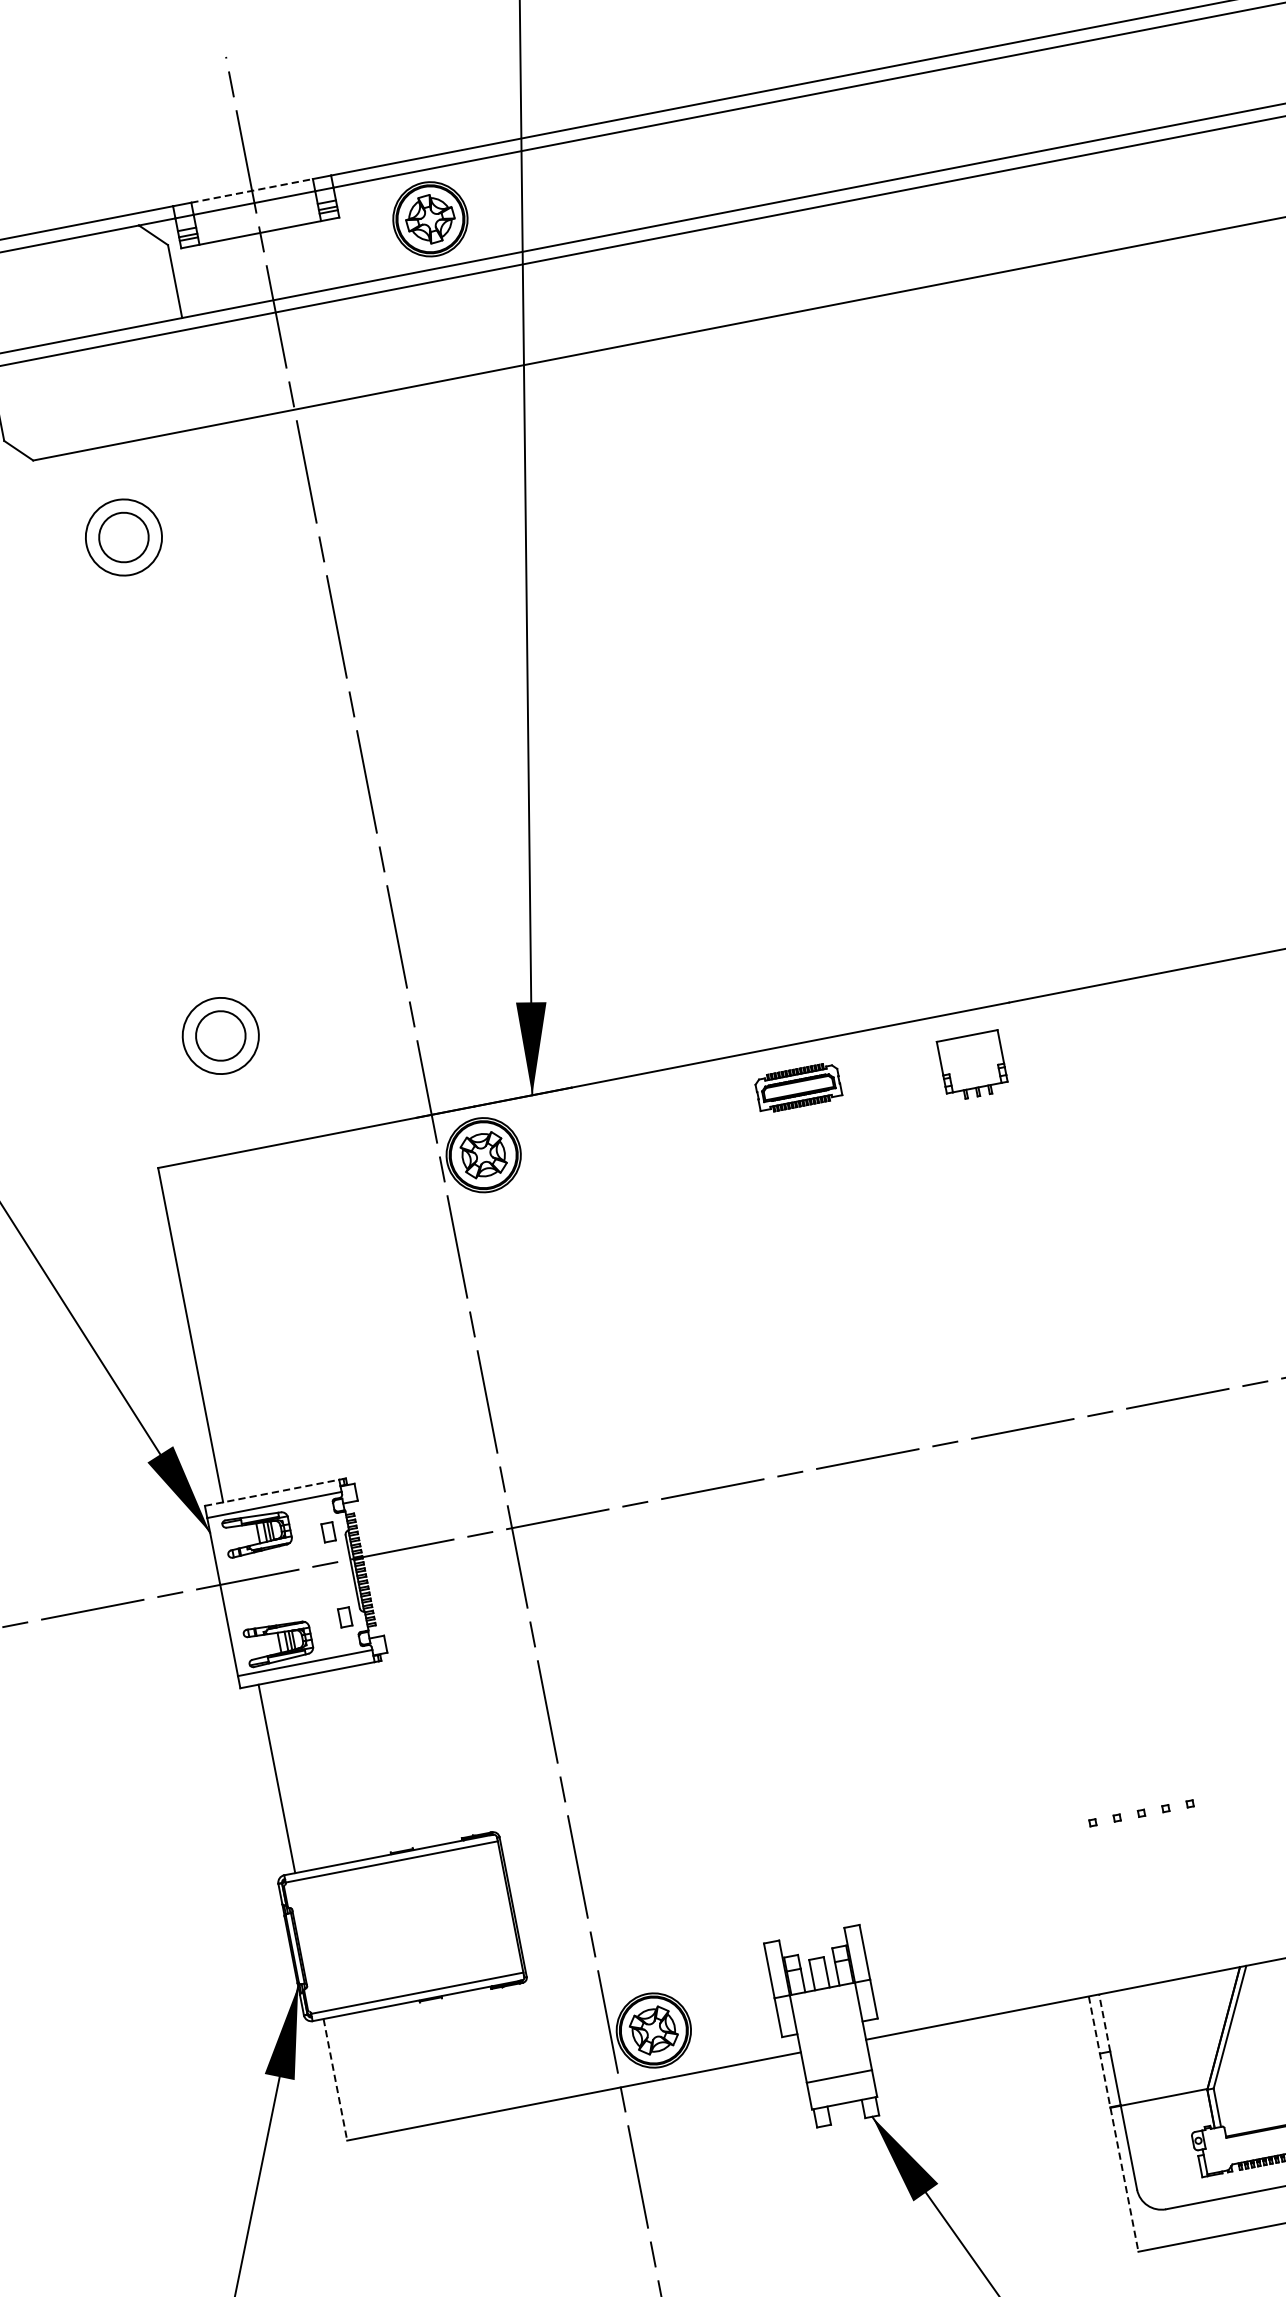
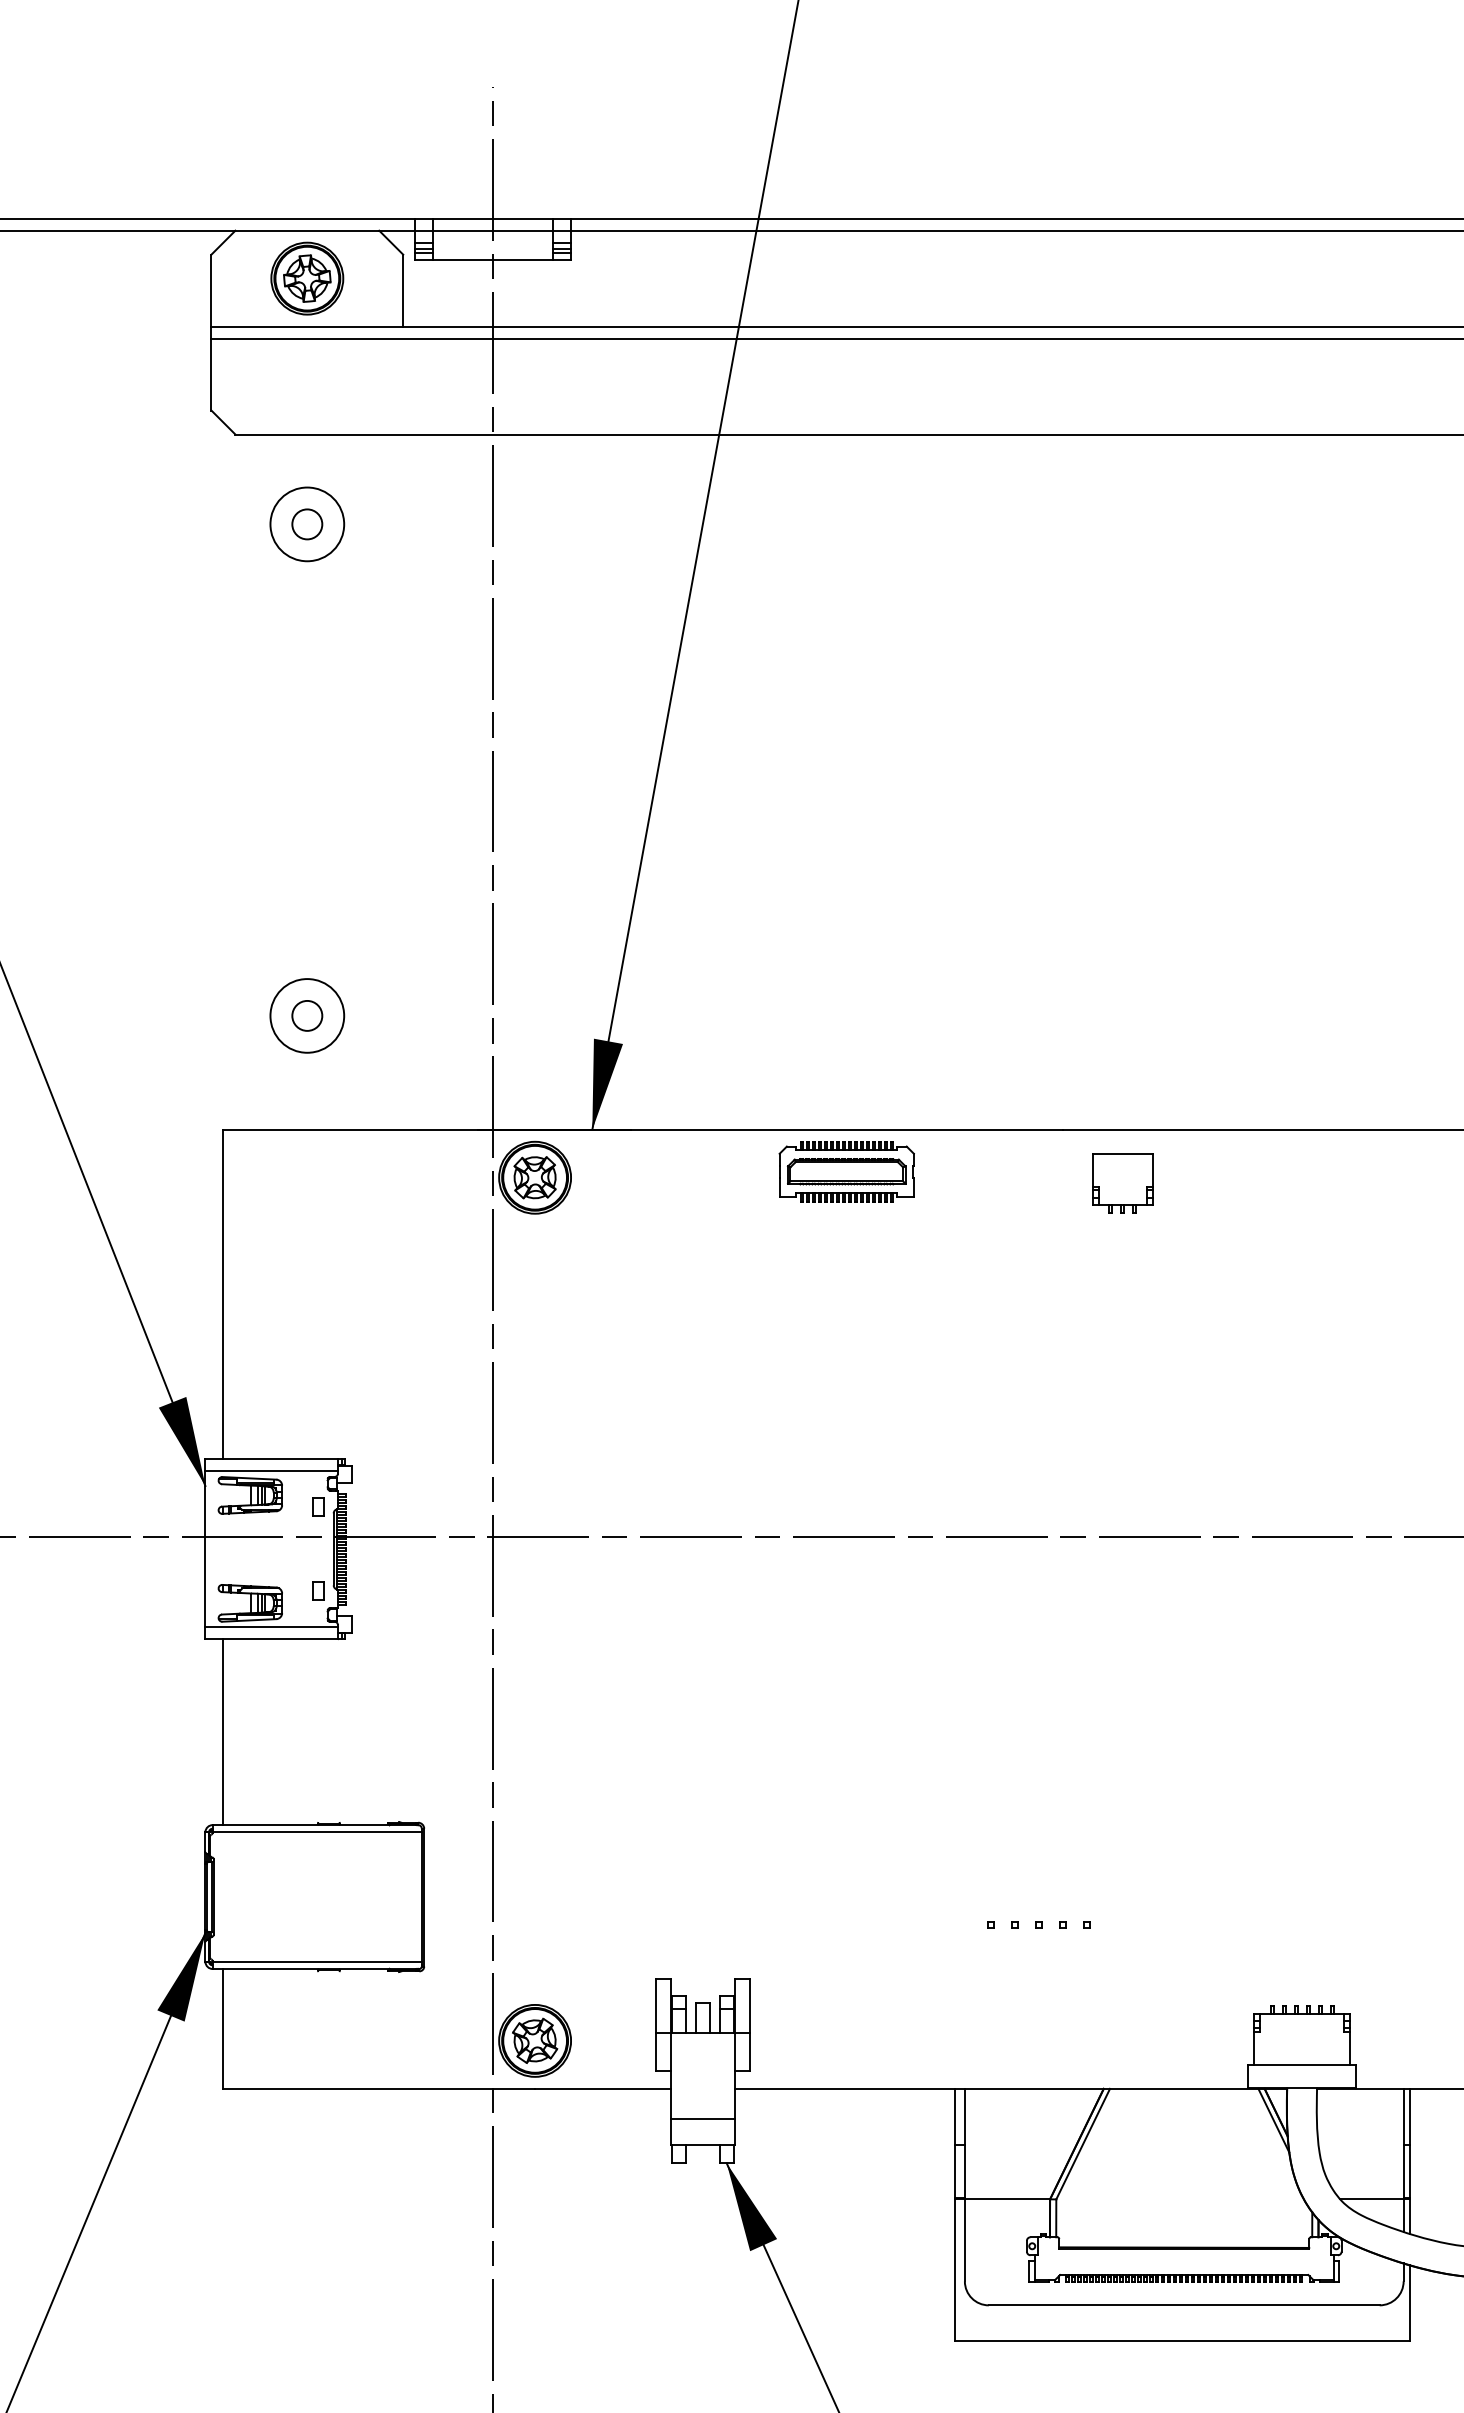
line: (252, 190) -> (493, 218), dashed -> solid
part: (430, 219) -> (307, 278), moved
circle: (124, 537) -> (307, 524), size x0.62
circle: (220, 1035) -> (307, 1015), size x0.62
part: (973, 1066) -> (1122, 1183), moved
part: (798, 1087) -> (846, 1171), size x1.67
line: (272, 1492) -> (272, 1459), dashed -> solid
line: (1104, 2022) -> (964, 2116), dashed -> solid
line: (335, 2079) -> (223, 2028), dashed -> solid
line: (1113, 2123) -> (954, 2214), dashed -> solid

